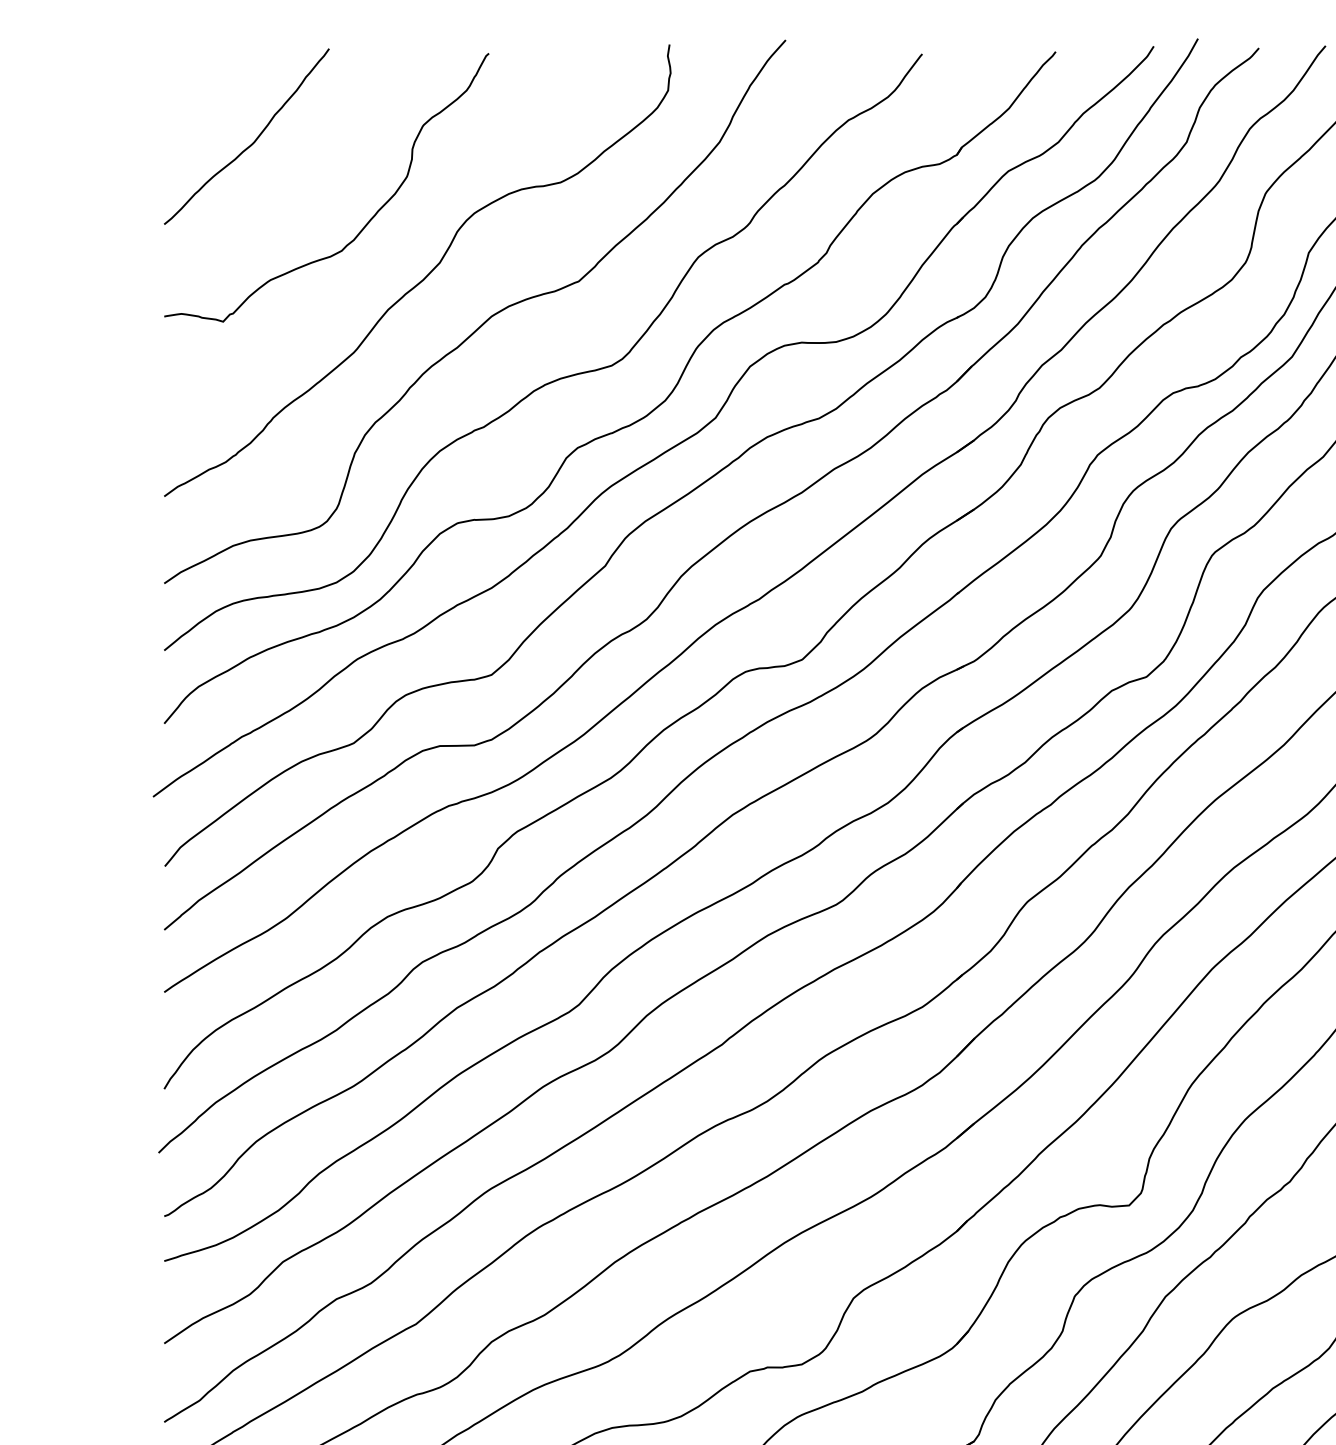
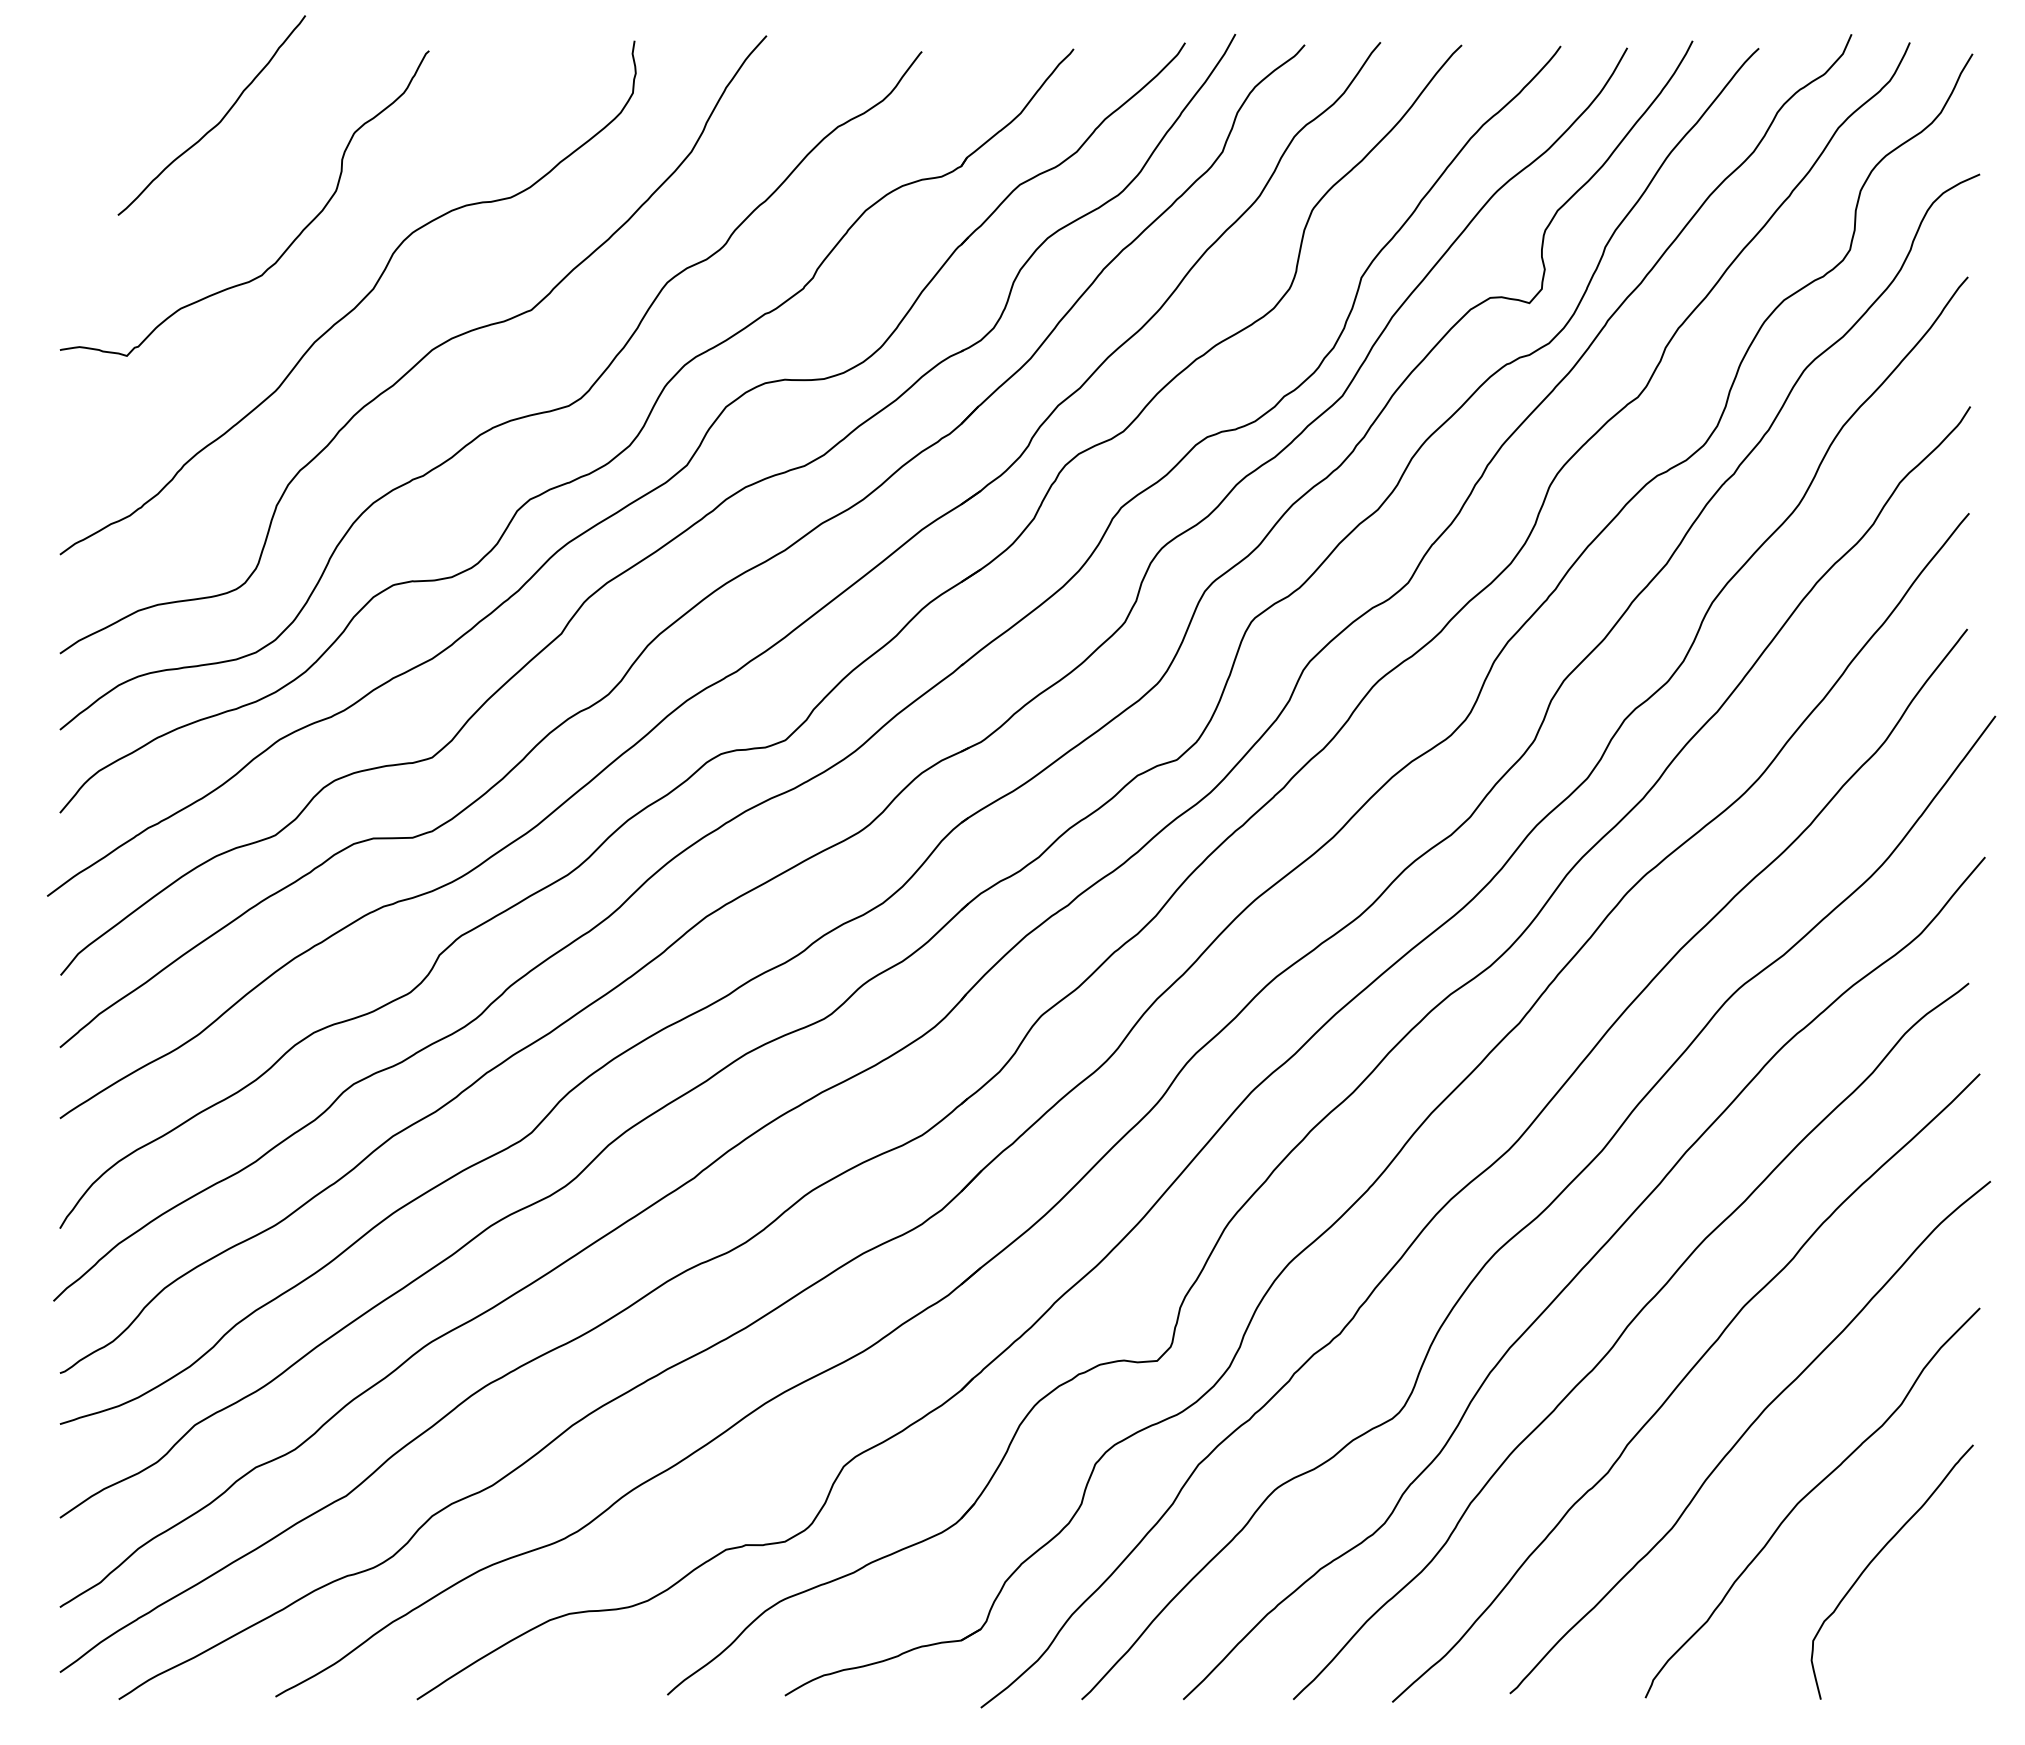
curve: (252, 142) -> (218, 122), moved

